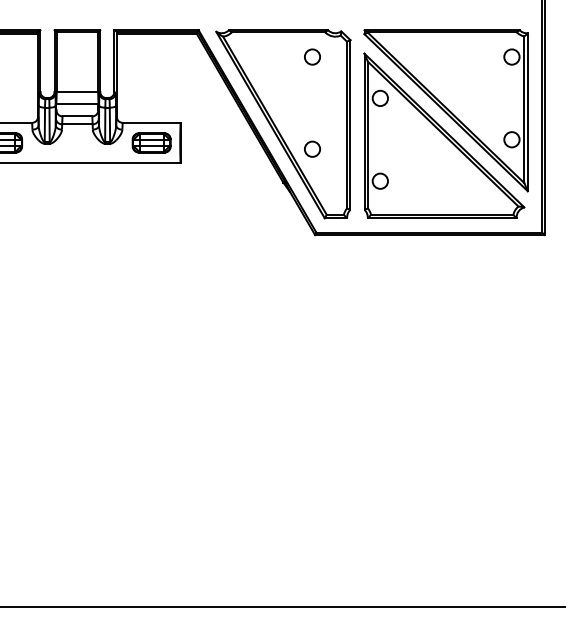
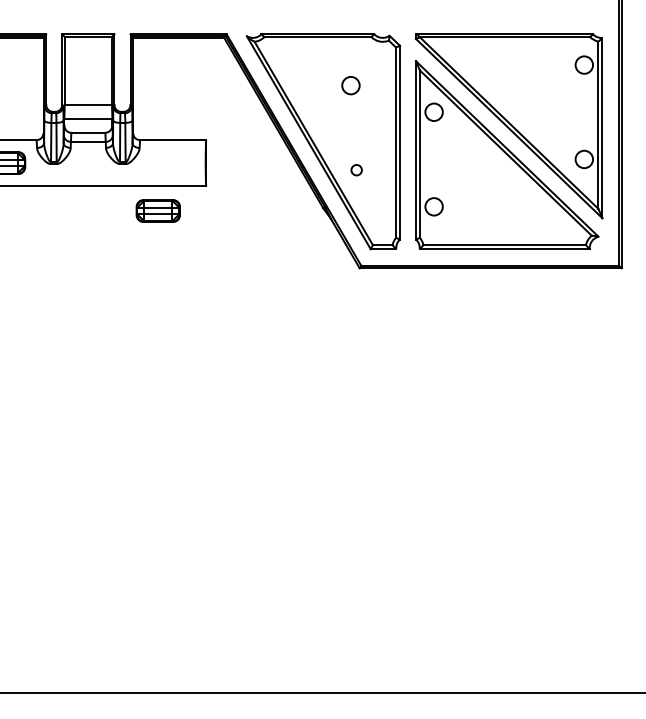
circle: (312, 56) -> (350, 84), moved
part: (151, 142) -> (158, 210), moved
circle: (312, 148) -> (356, 169), size x0.6

